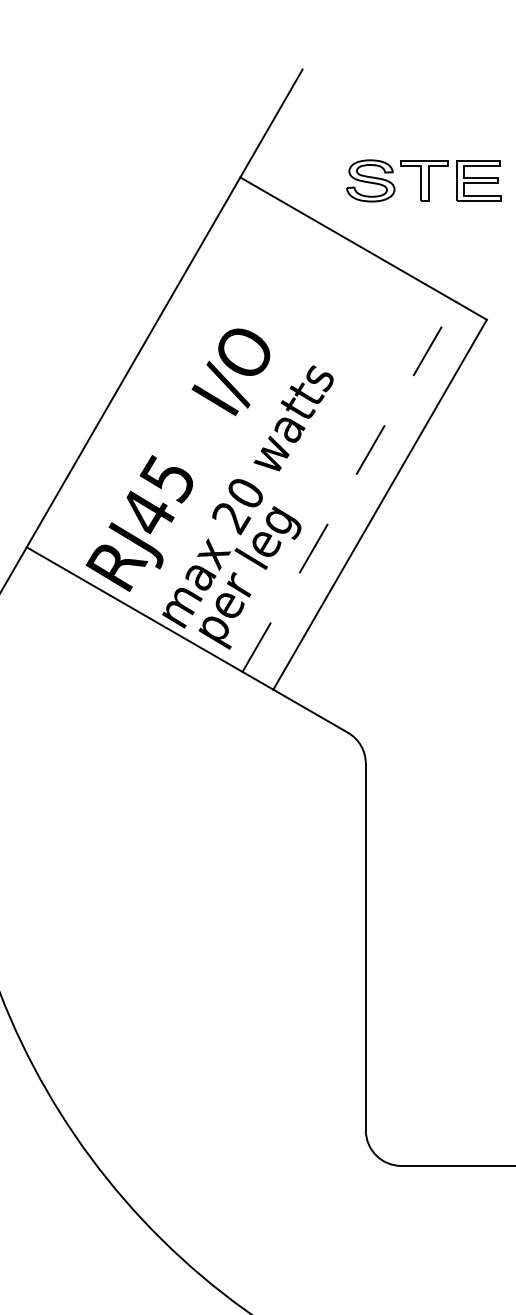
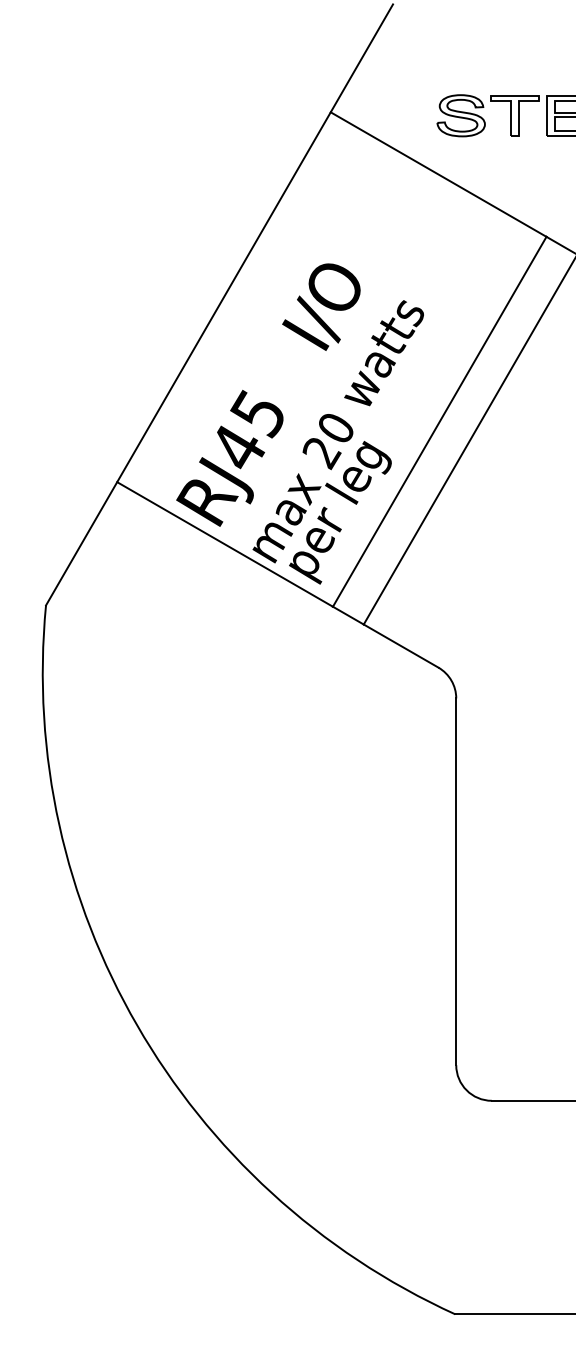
line: (349, 486) -> (439, 421), dashed -> solid

